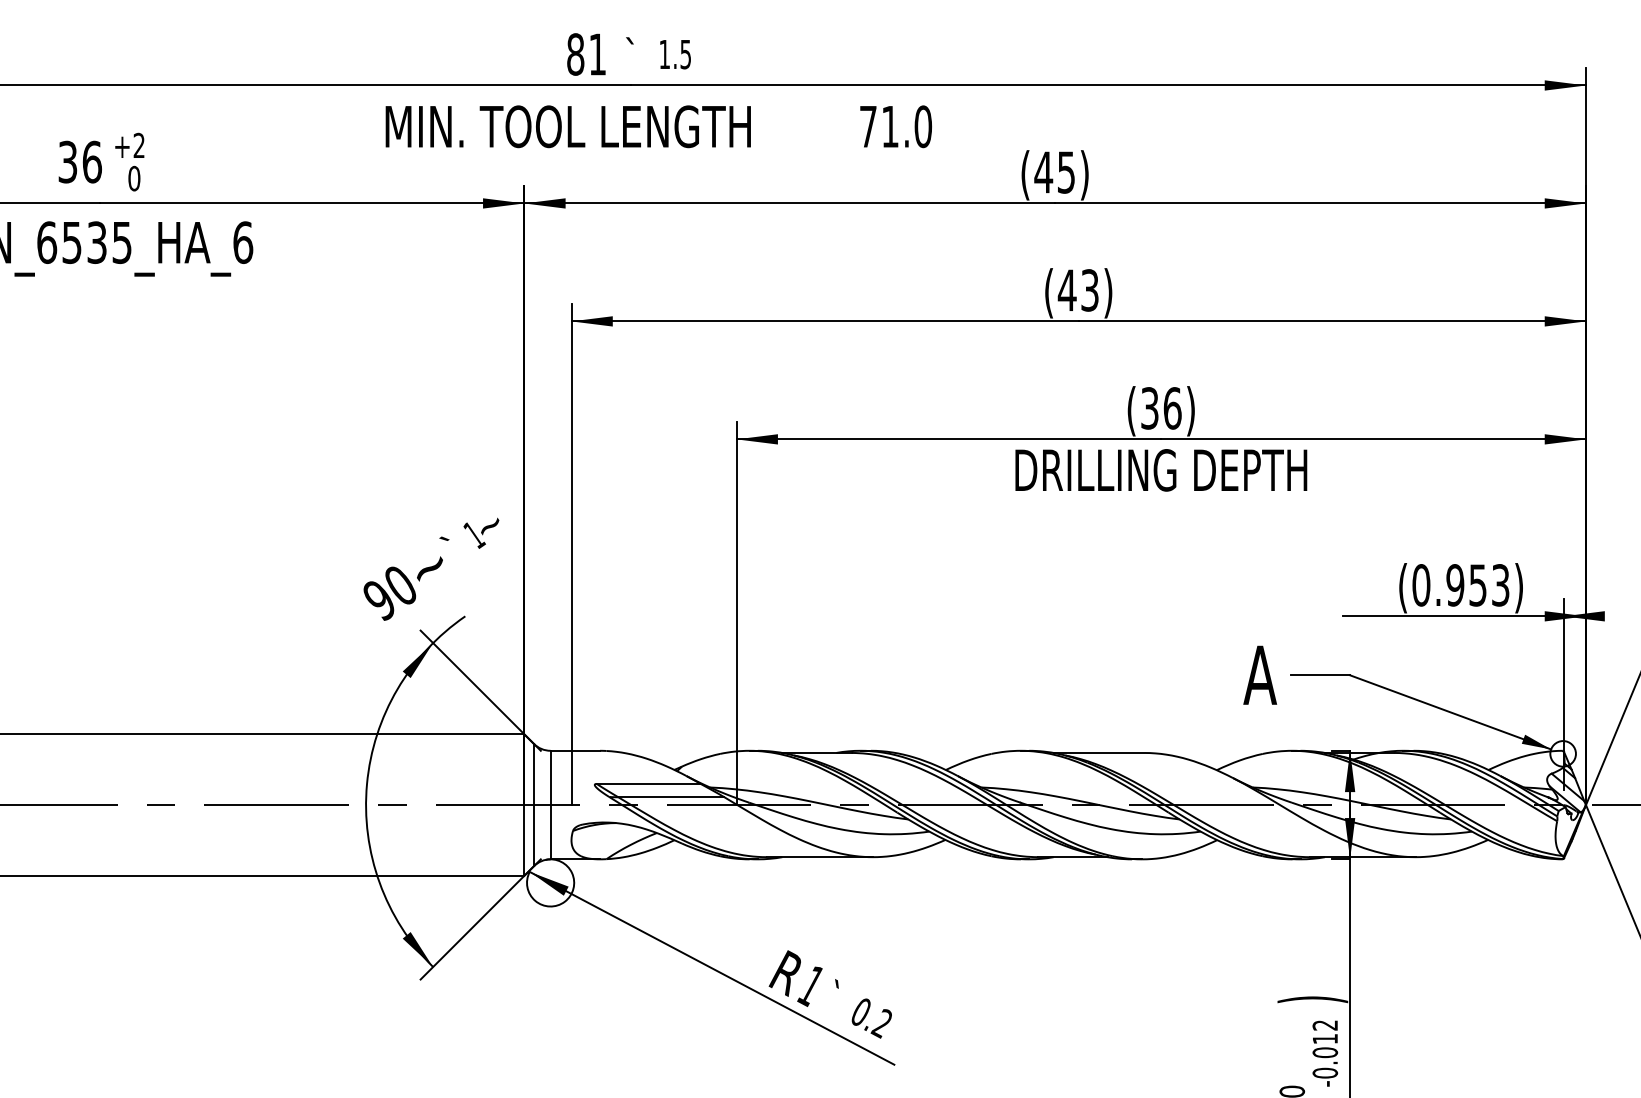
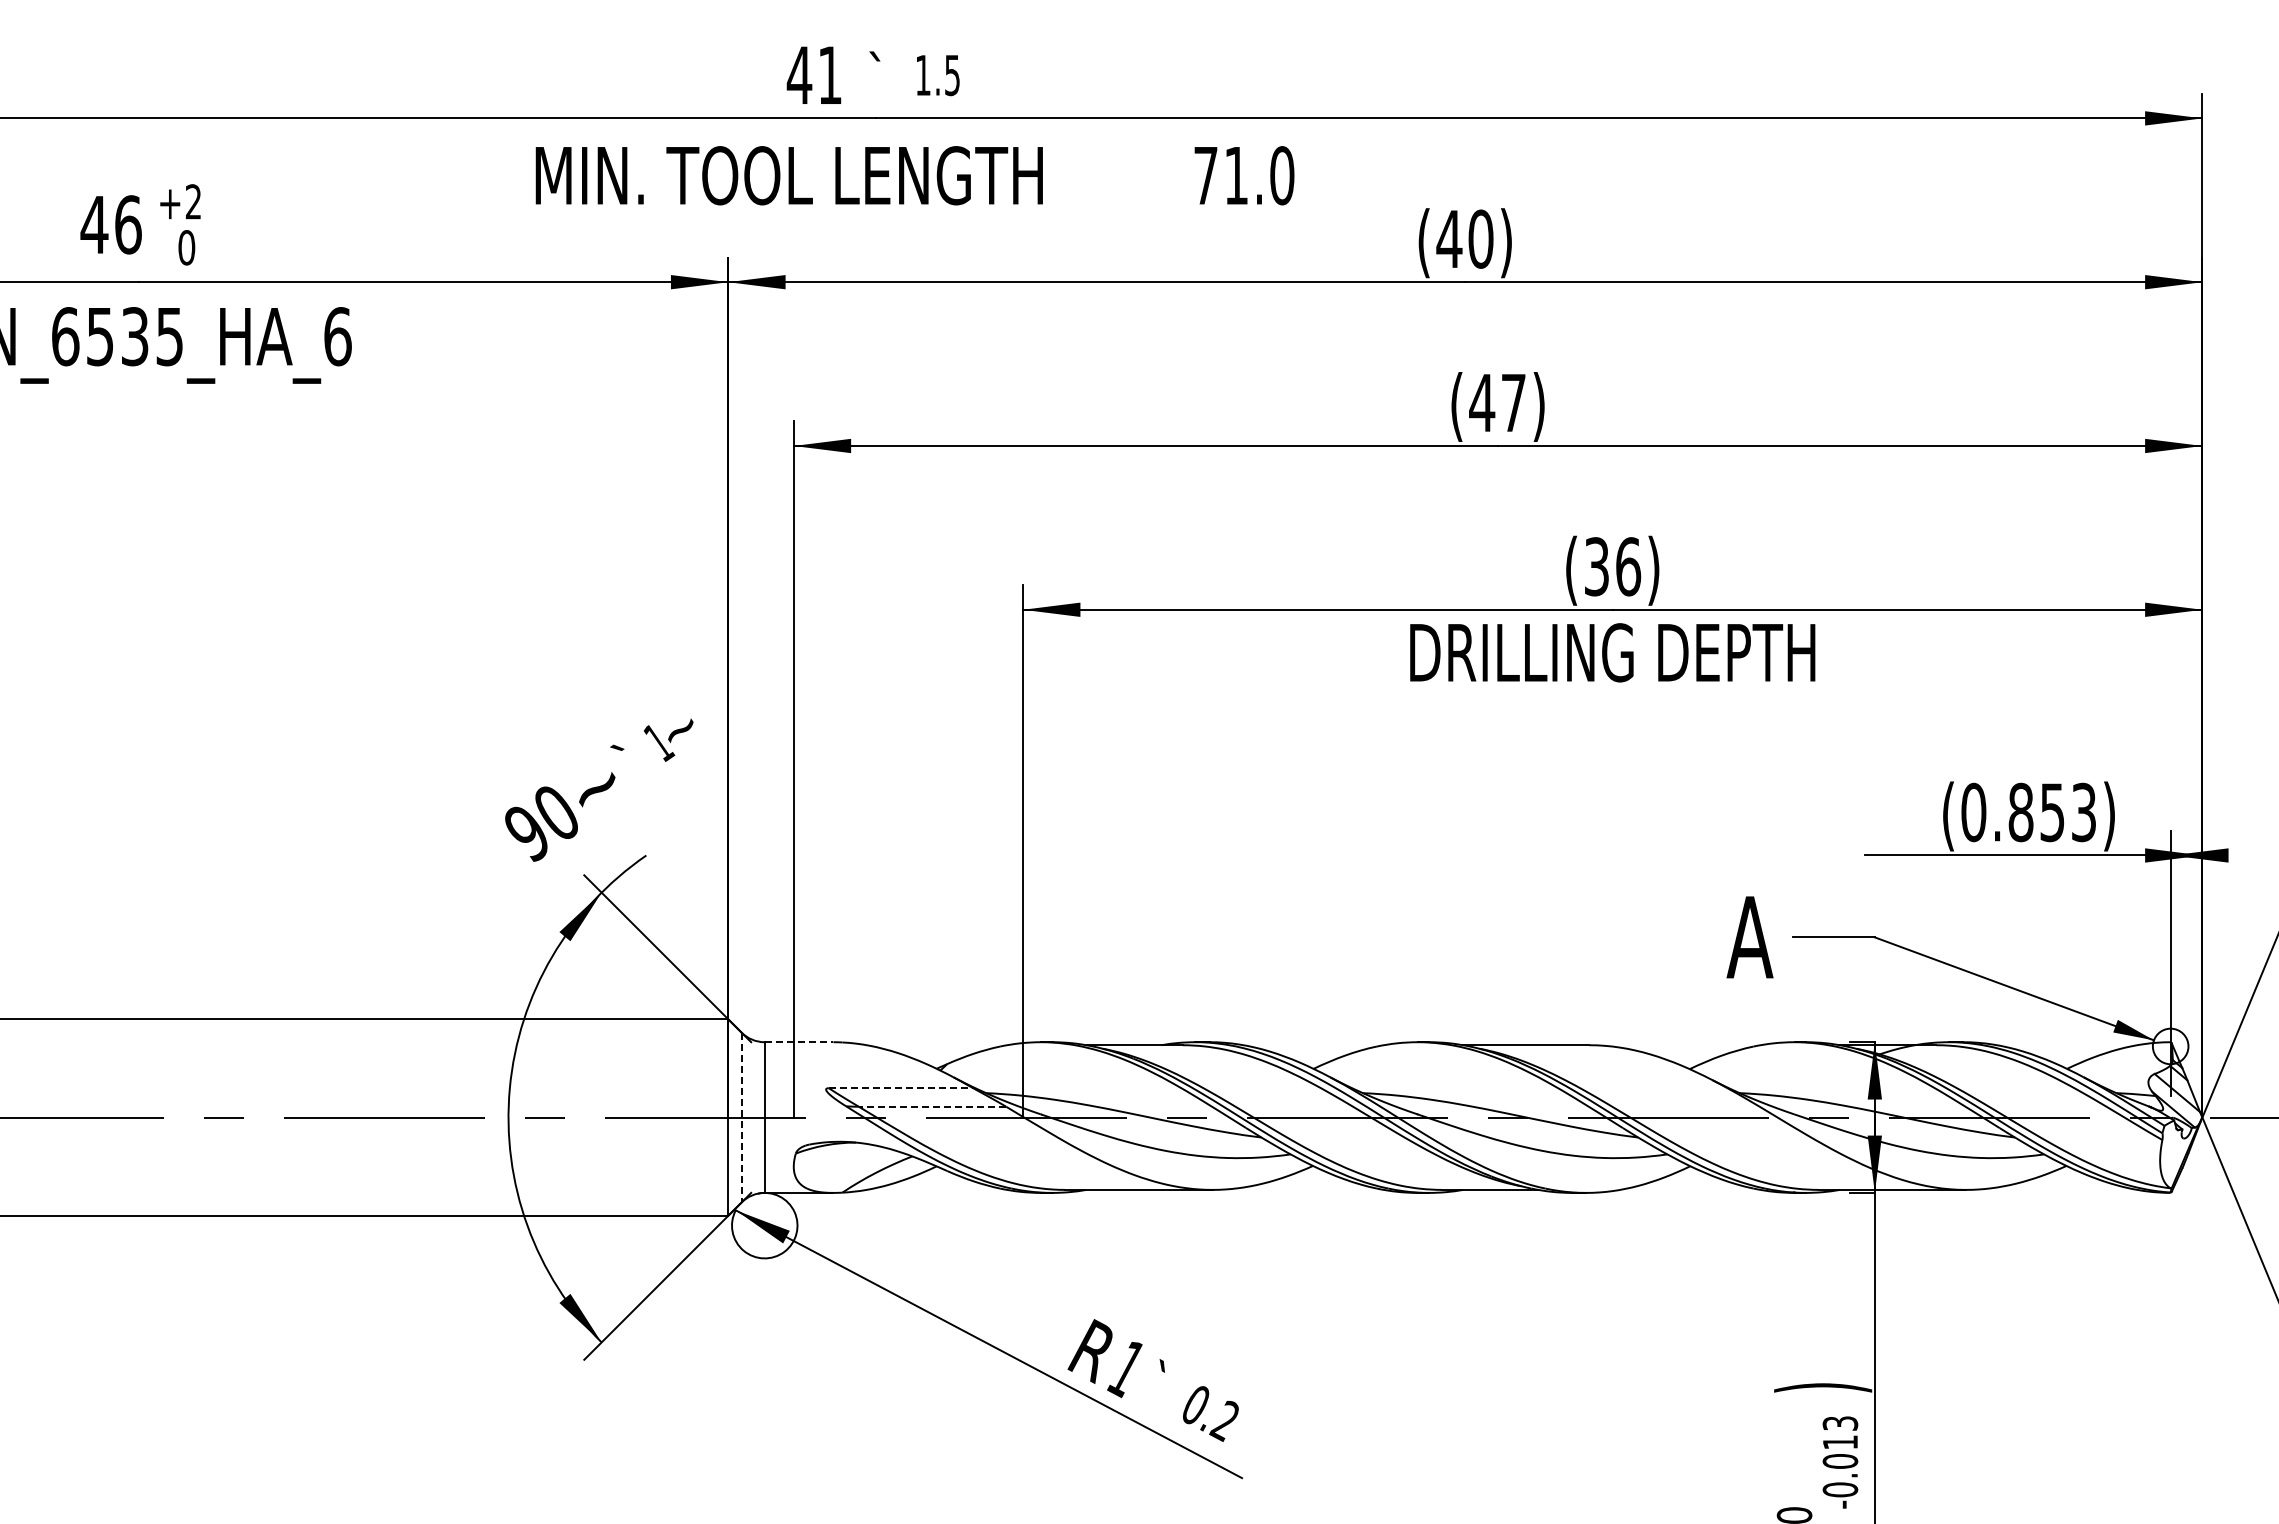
text: (575, 54) -> (799, 75), 81 -> 41
text: (67, 161) -> (94, 224), 36 -> 46
text: (1066, 171) -> (1480, 238), (45) -> (40)
text: (1089, 290) -> (1513, 402), (43) -> (47)
text: (1454, 585) -> (2020, 812), (0.953) -> (0.853)
line: (575, 751) -> (799, 1042), solid -> dashed
line: (649, 784) -> (901, 1088), solid -> dashed
line: (671, 797) -> (932, 1106), solid -> dashed
line: (533, 805) -> (741, 1117), solid -> dashed
text: (1325, 1025) -> (1840, 1423), -0.012 -> -0.013

